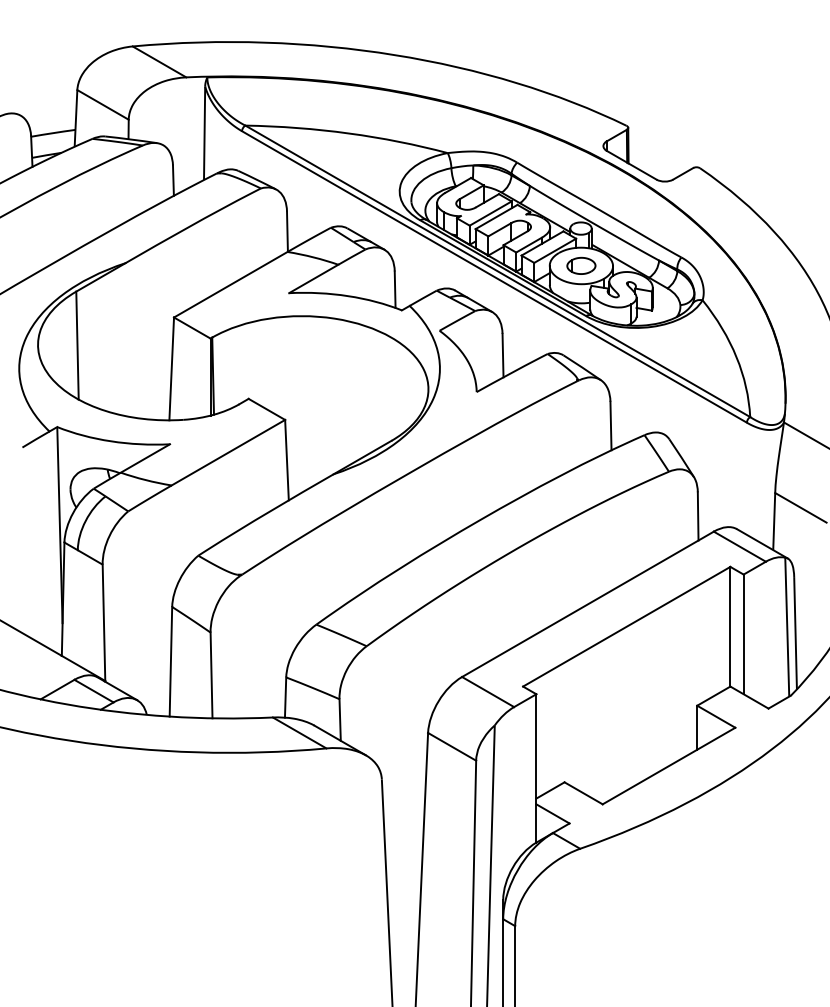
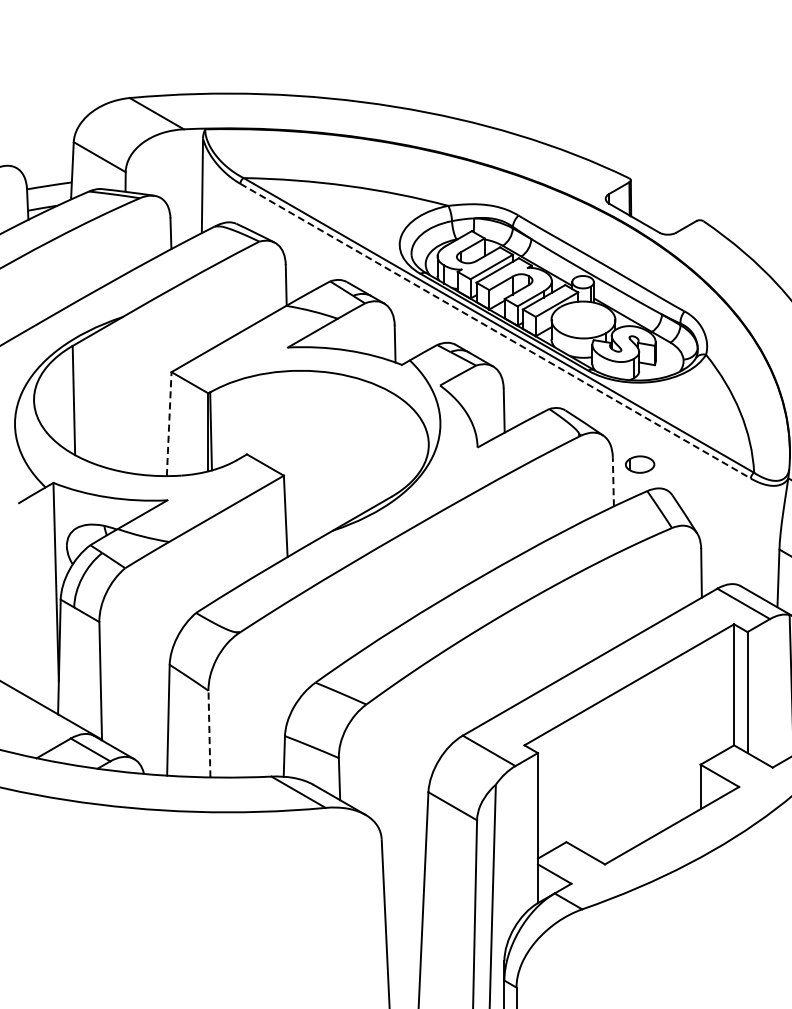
part: (581, 265) -> (640, 464), moved
line: (494, 277) -> (495, 331), solid -> dashed
line: (171, 368) -> (168, 423), solid -> dashed
line: (610, 425) -> (612, 481), solid -> dashed
line: (211, 675) -> (209, 734), solid -> dashed

